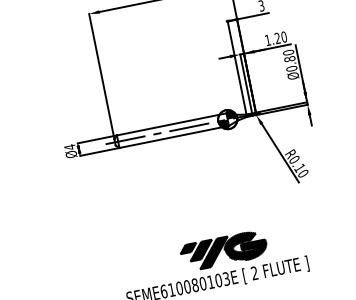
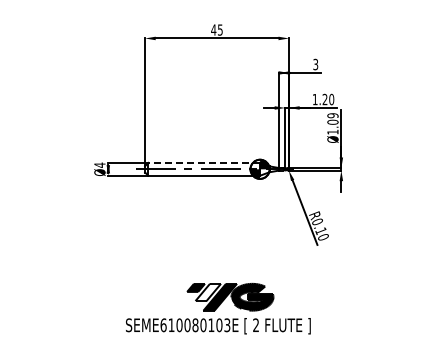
text: (289, 60) -> (332, 123), Ø0.80 -> Ø1.09
line: (171, 123) -> (204, 162), solid -> dashed
fill: (201, 250) -> (208, 292), removed

